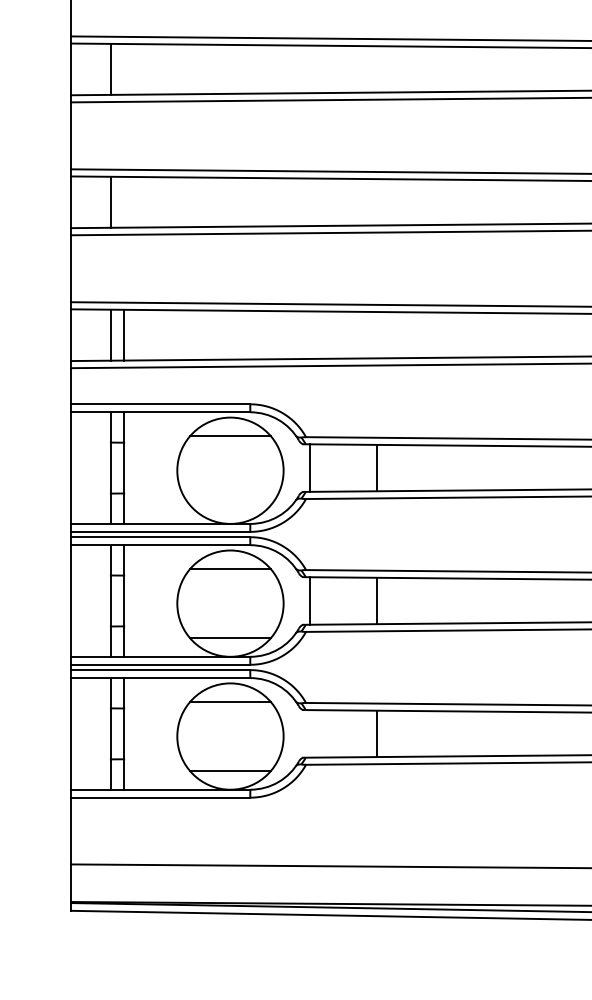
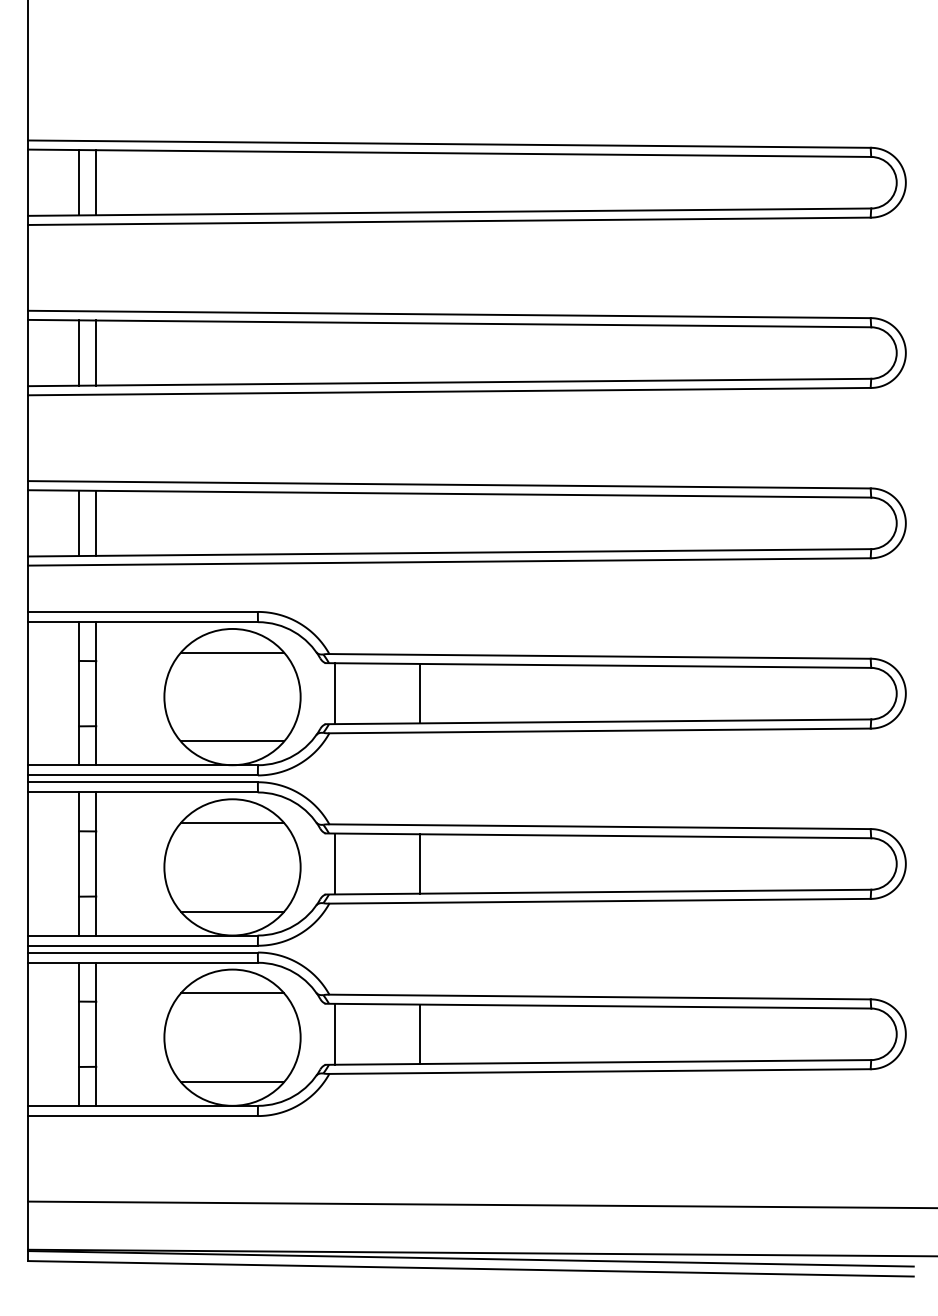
line: (124, 69) -> (96, 182), added
line: (124, 201) -> (96, 352), added
line: (230, 505) -> (232, 741), added
line: (310, 733) -> (334, 1033), added

